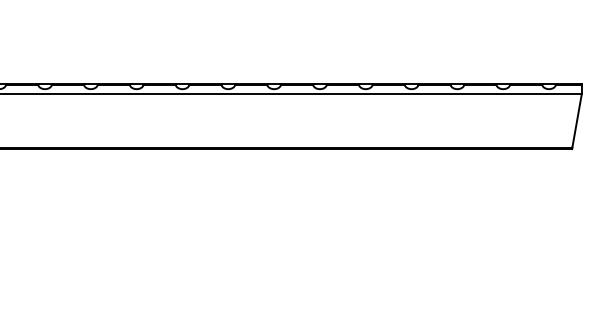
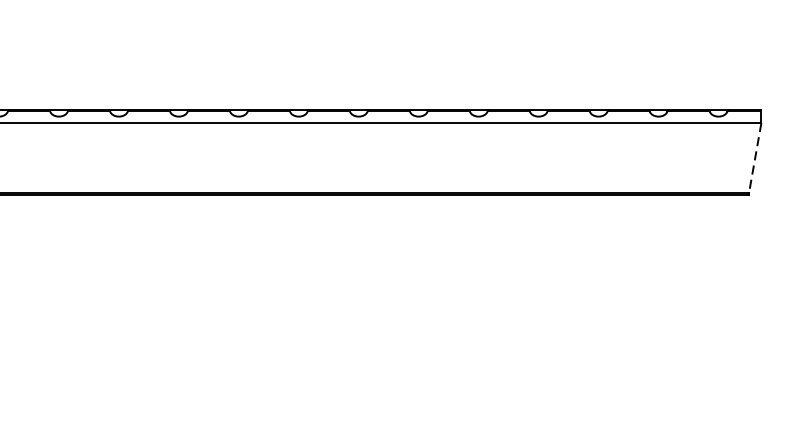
line: (577, 121) -> (755, 158), solid -> dashed

